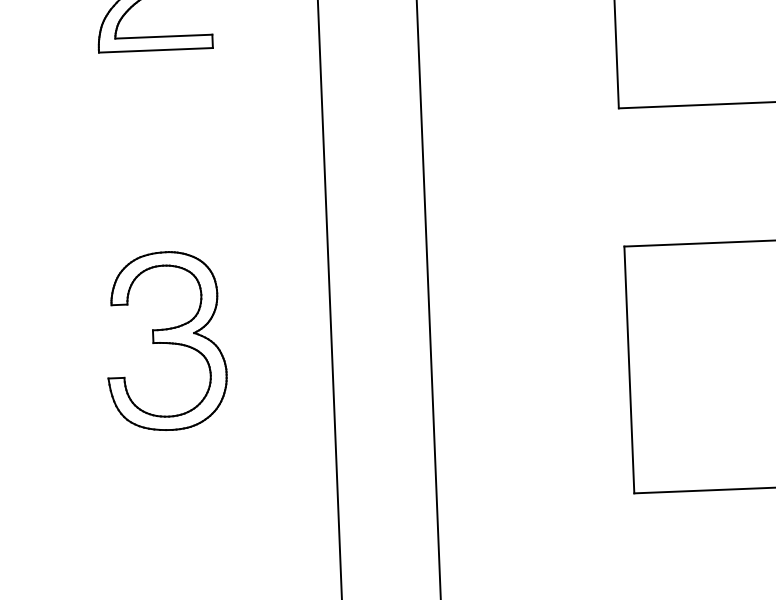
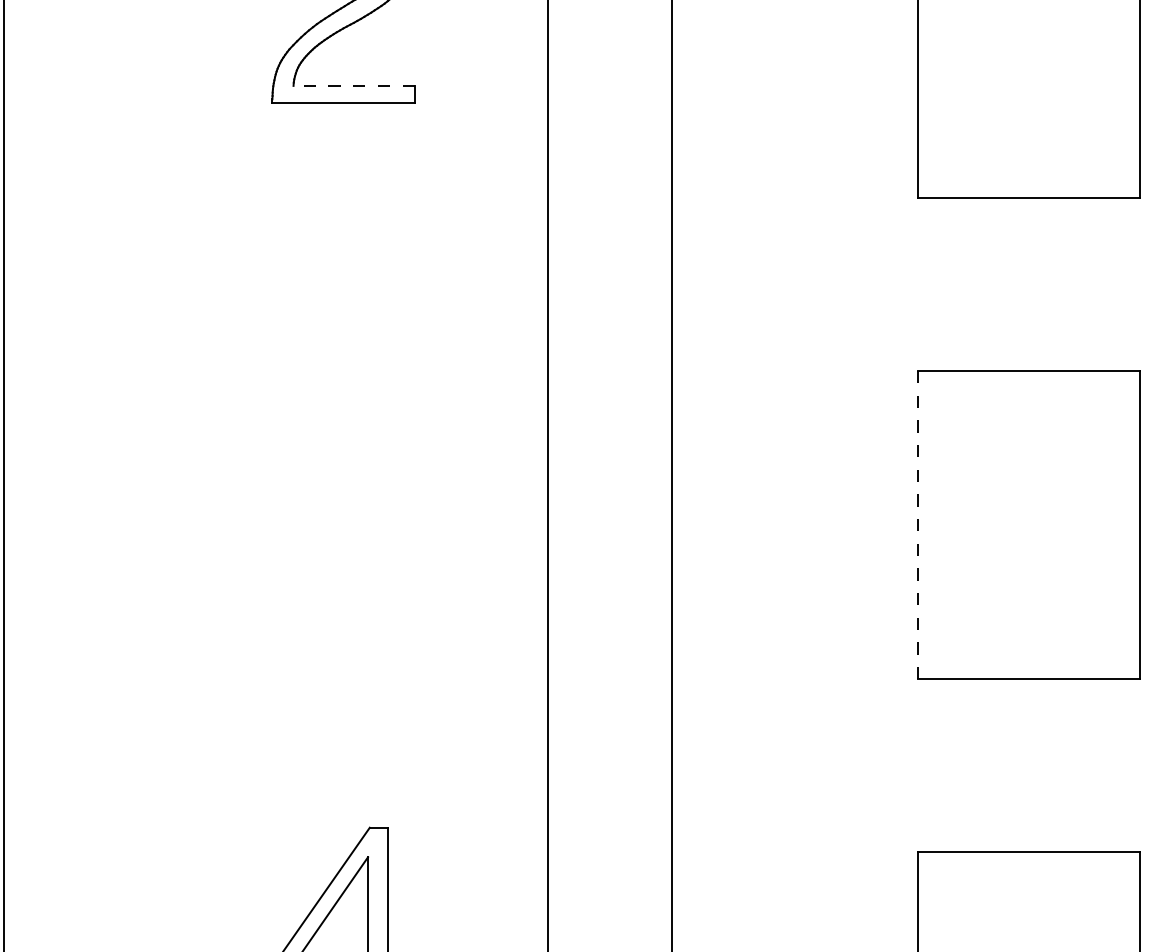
line: (164, 36) -> (354, 85), solid -> dashed
part: (165, 341) -> (341, 466), removed
line: (629, 370) -> (918, 525), solid -> dashed

